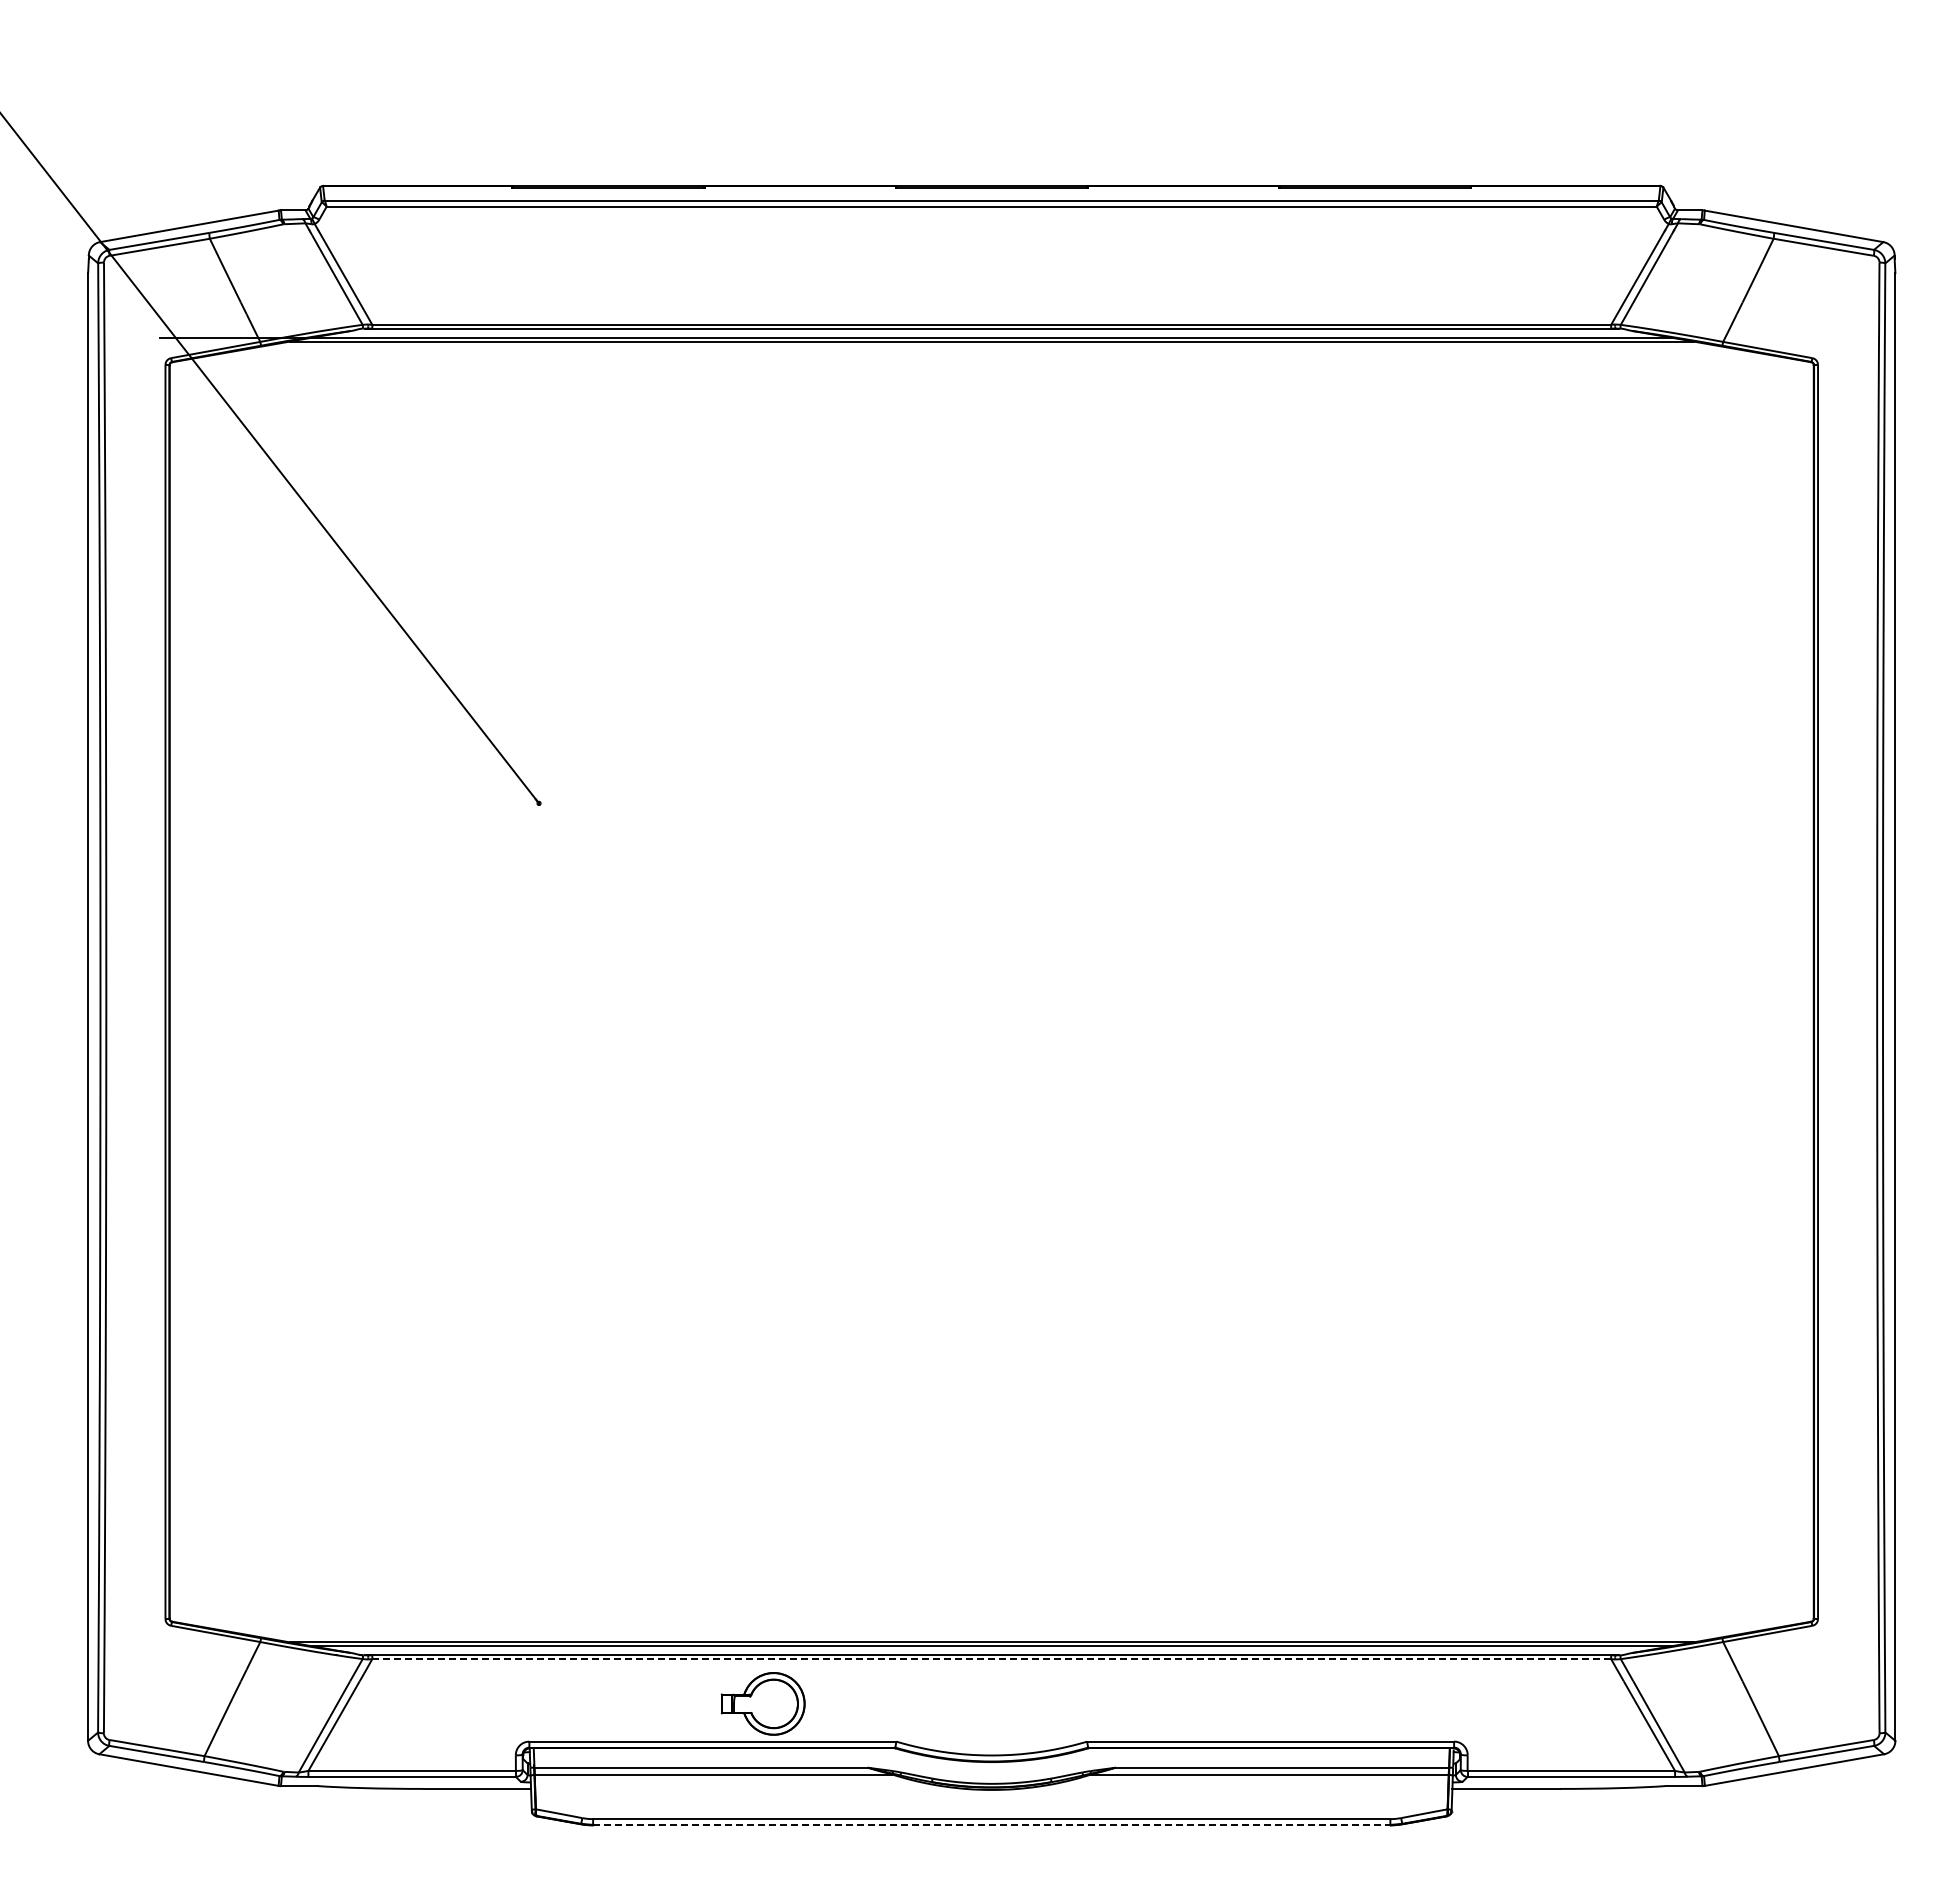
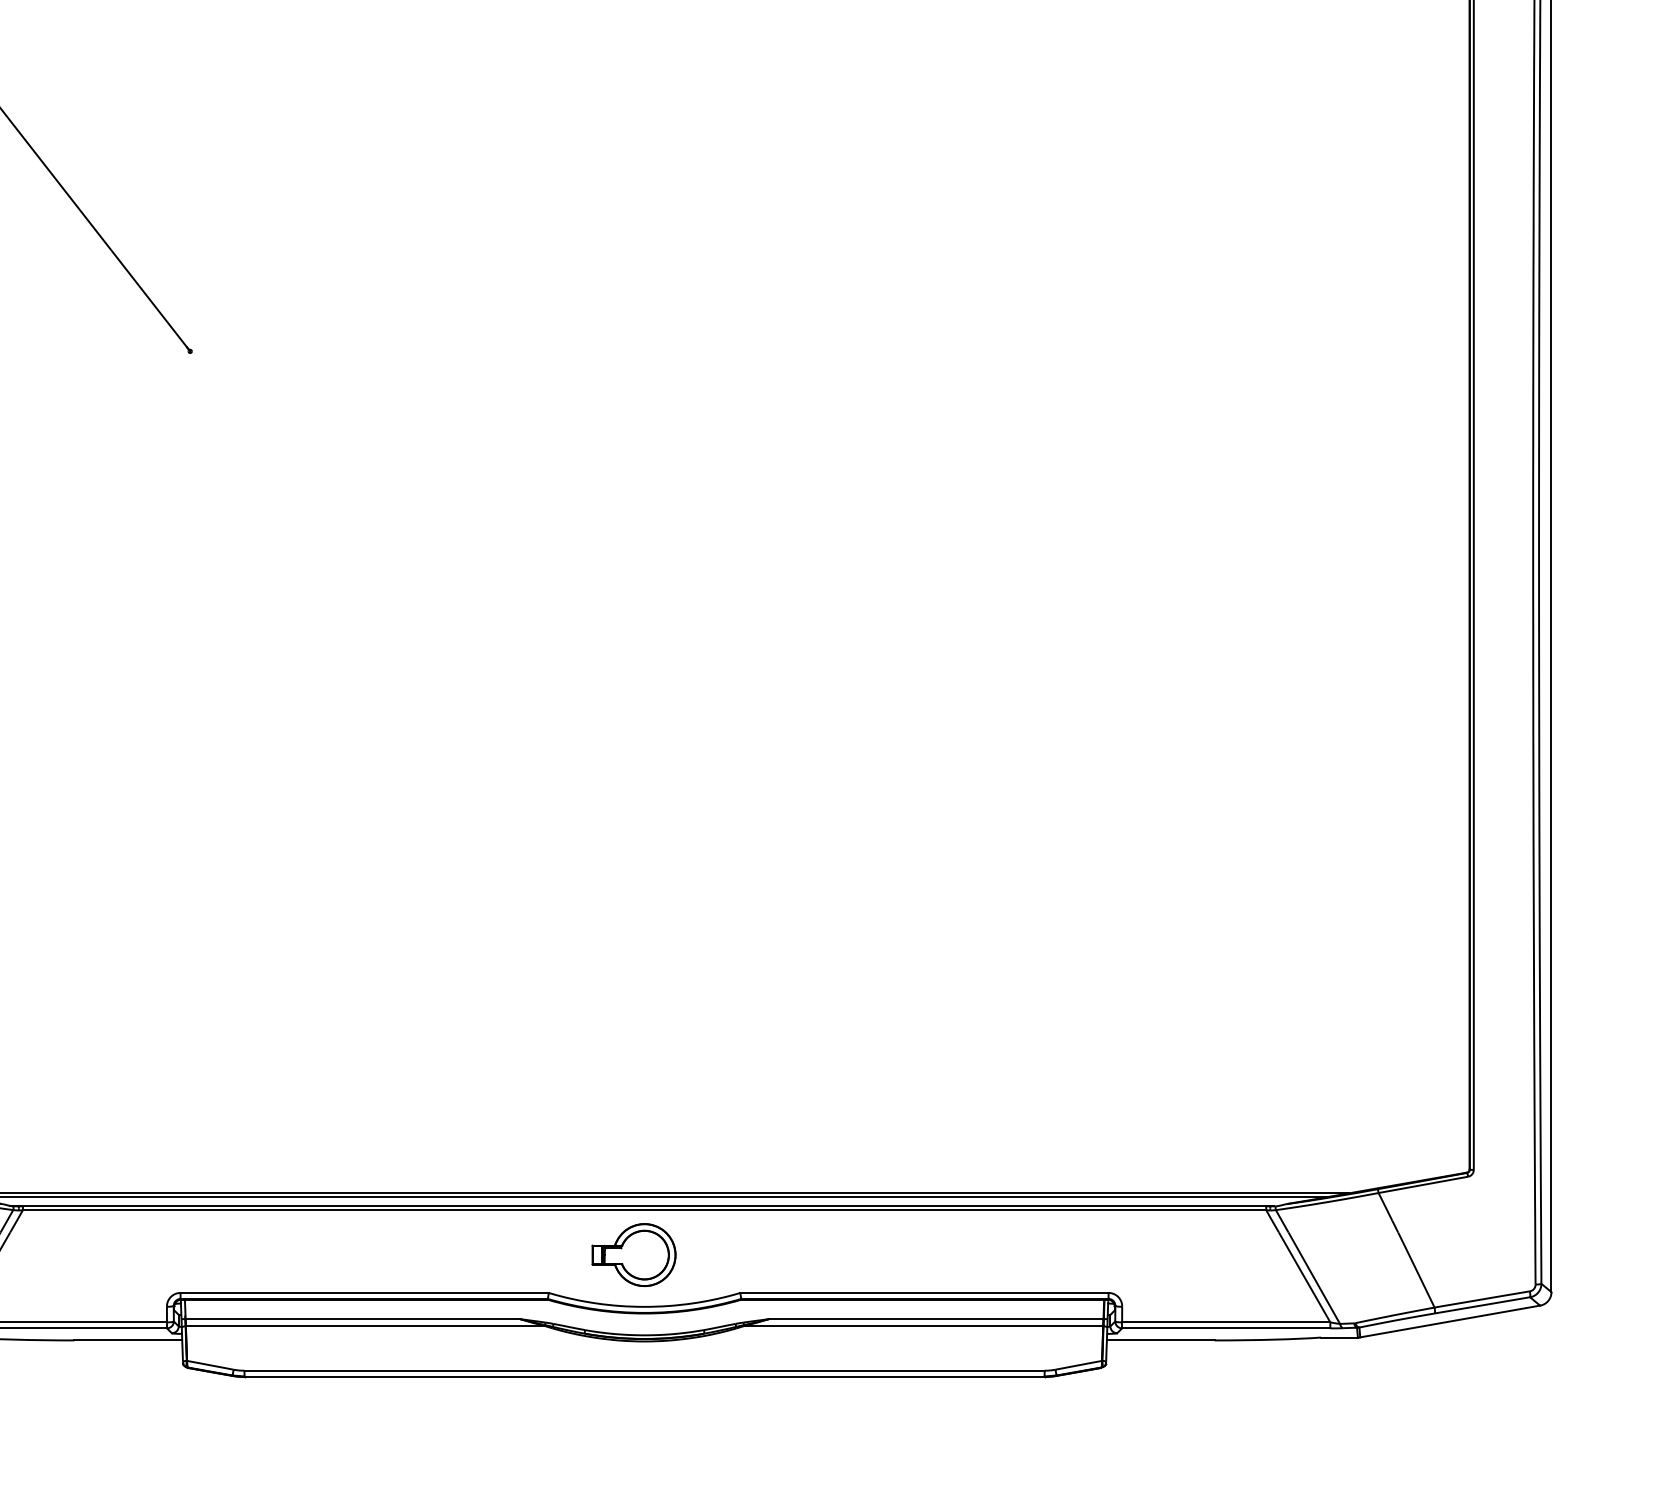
line: (991, 1659) -> (644, 1210), dashed -> solid
part: (762, 1703) -> (633, 1254), moved
line: (991, 1825) -> (644, 1377), dashed -> solid

